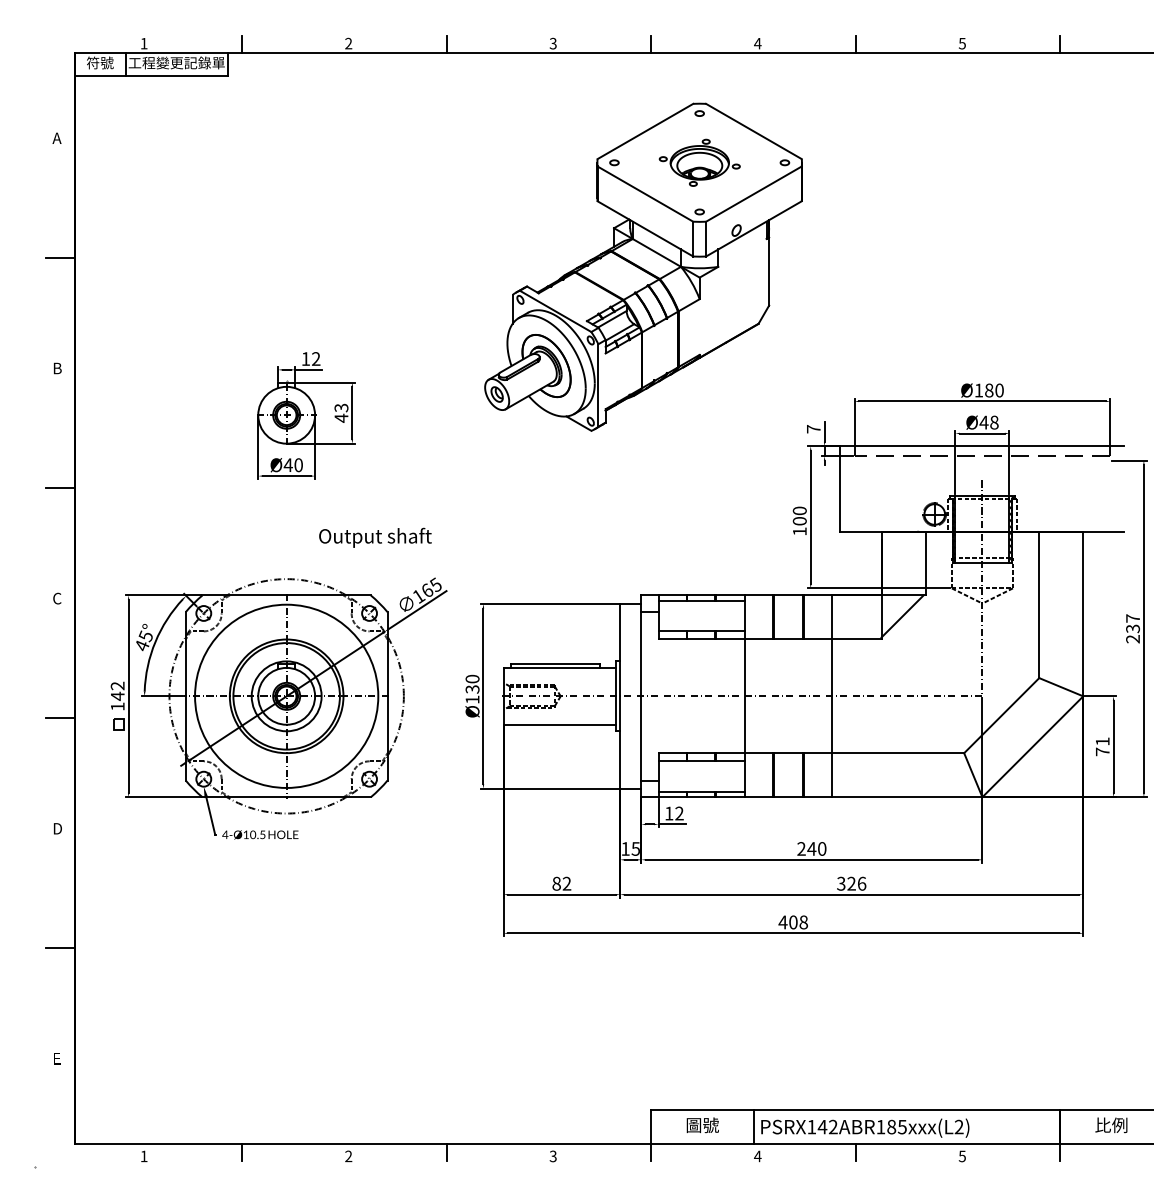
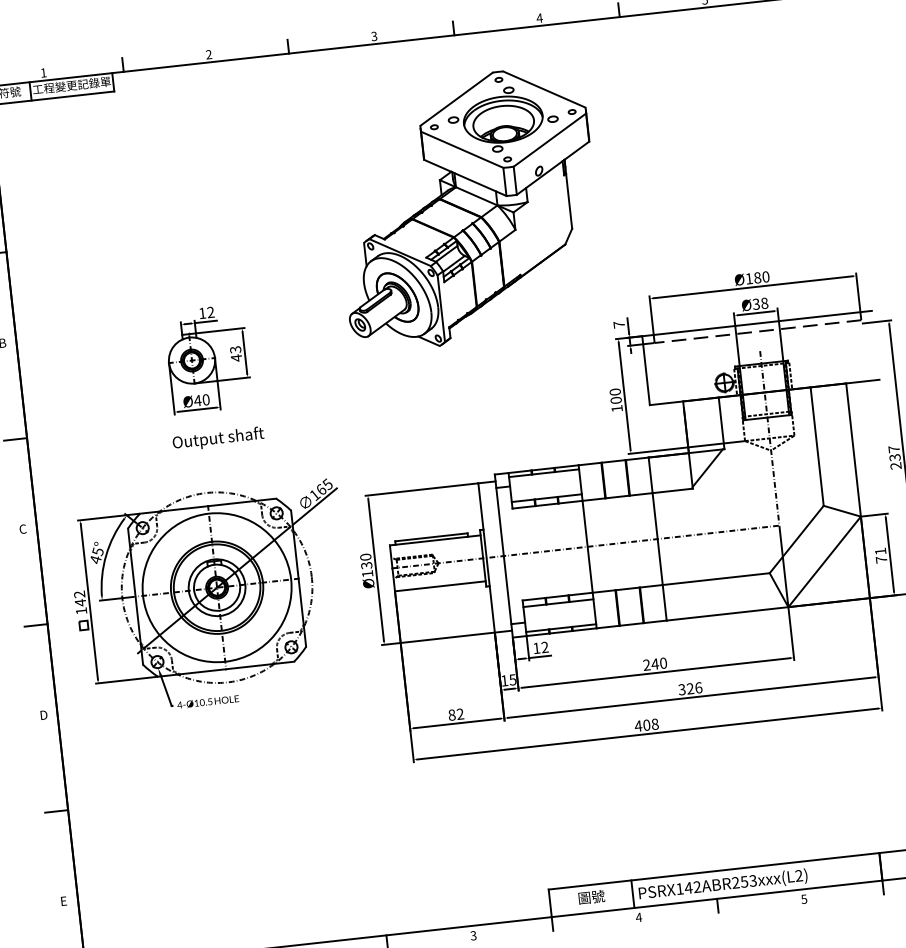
part: (699, 162) -> (503, 119), size x1.67
text: (983, 422) -> (755, 304), Ø48 -> Ø38
text: (375, 537) -> (218, 438), moved
text: (891, 1126) -> (744, 881), PSRX142ABR185xxx(L2) -> PSRX142ABR253xxx(L2)

